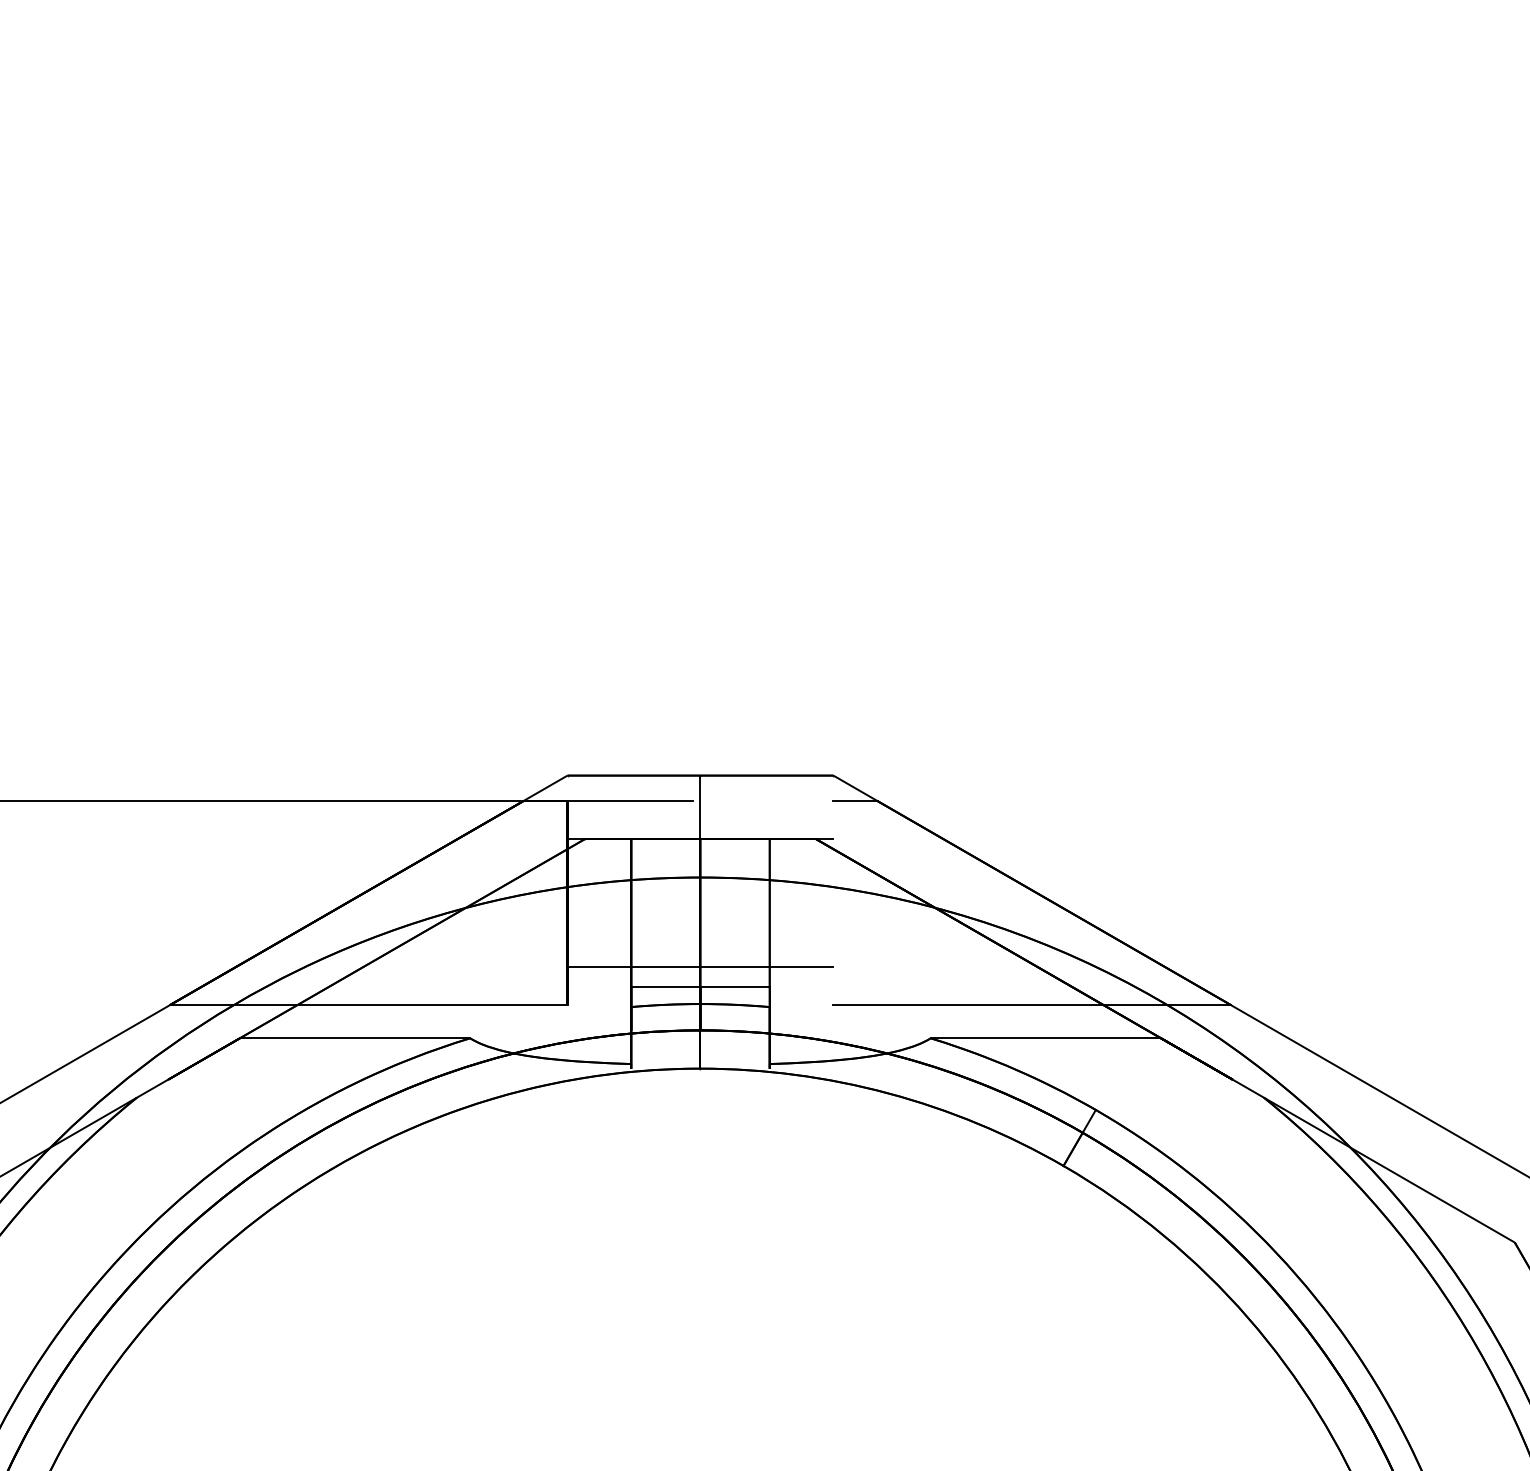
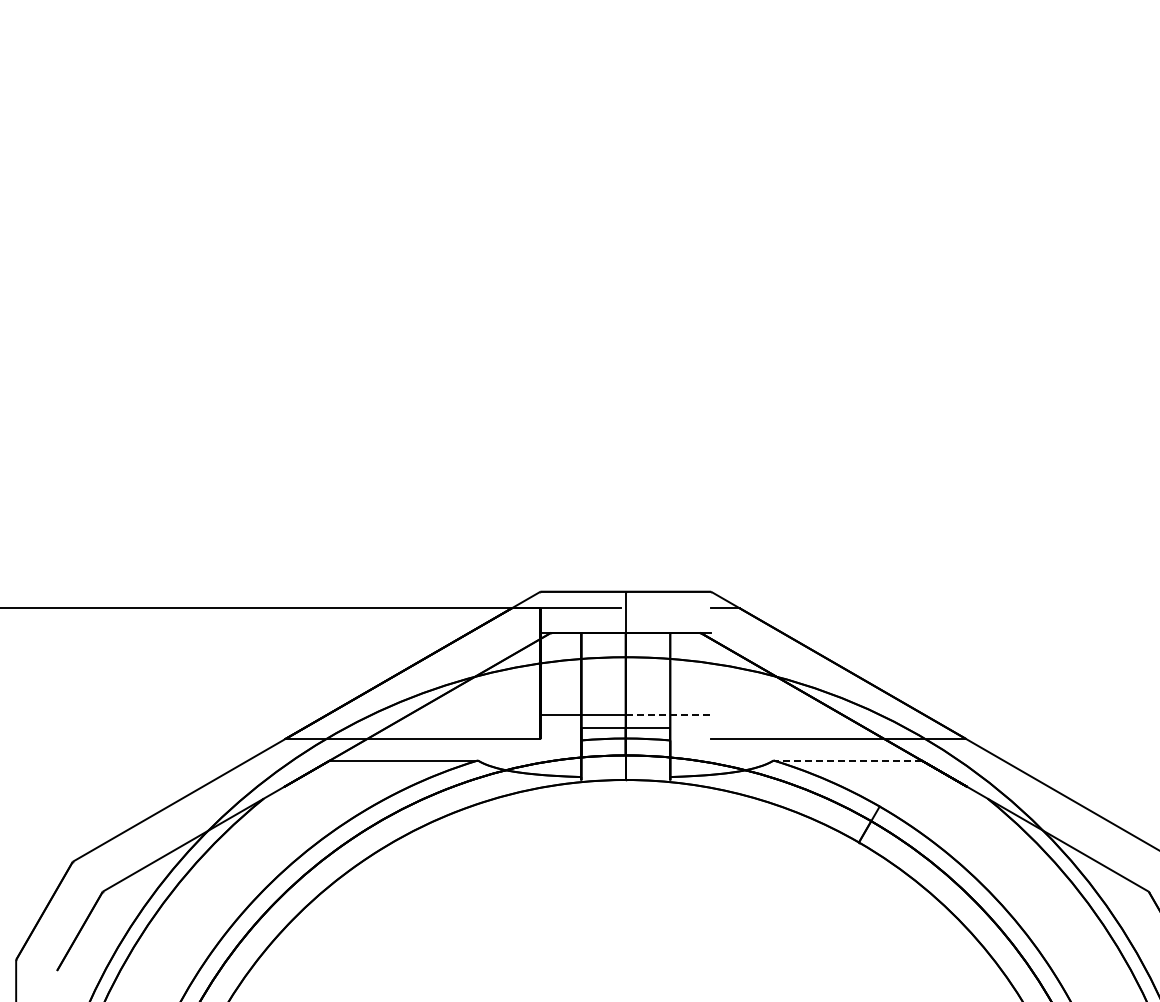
line: (766, 966) -> (668, 714), solid -> dashed
line: (1045, 1038) -> (847, 760), solid -> dashed

